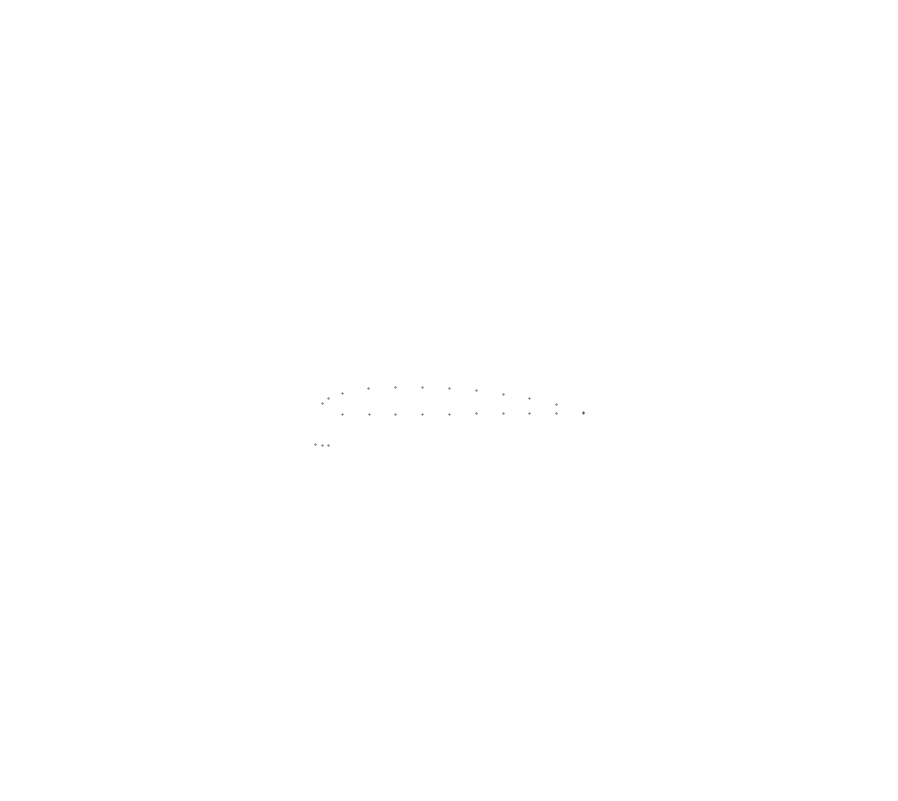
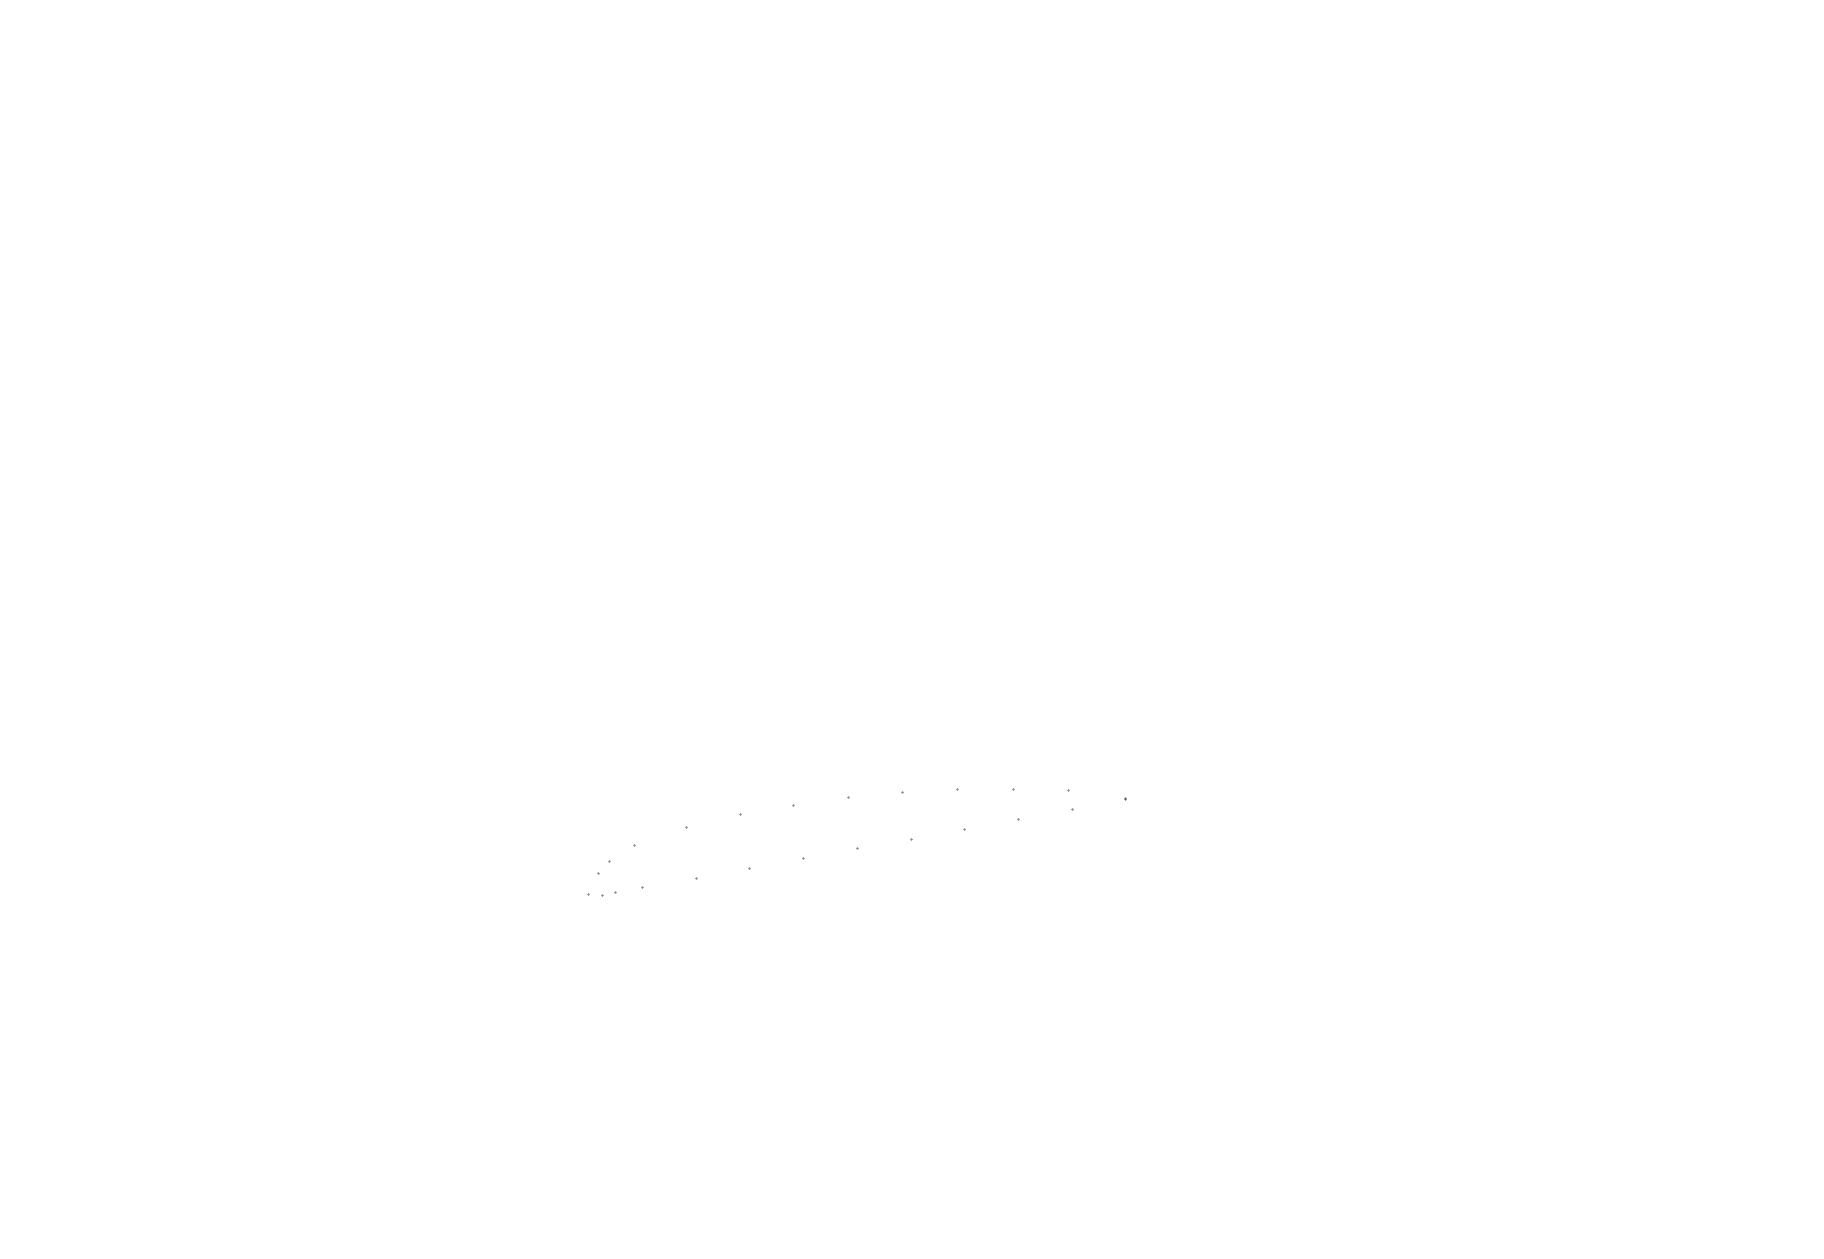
part: (321, 444) -> (601, 893), moved

